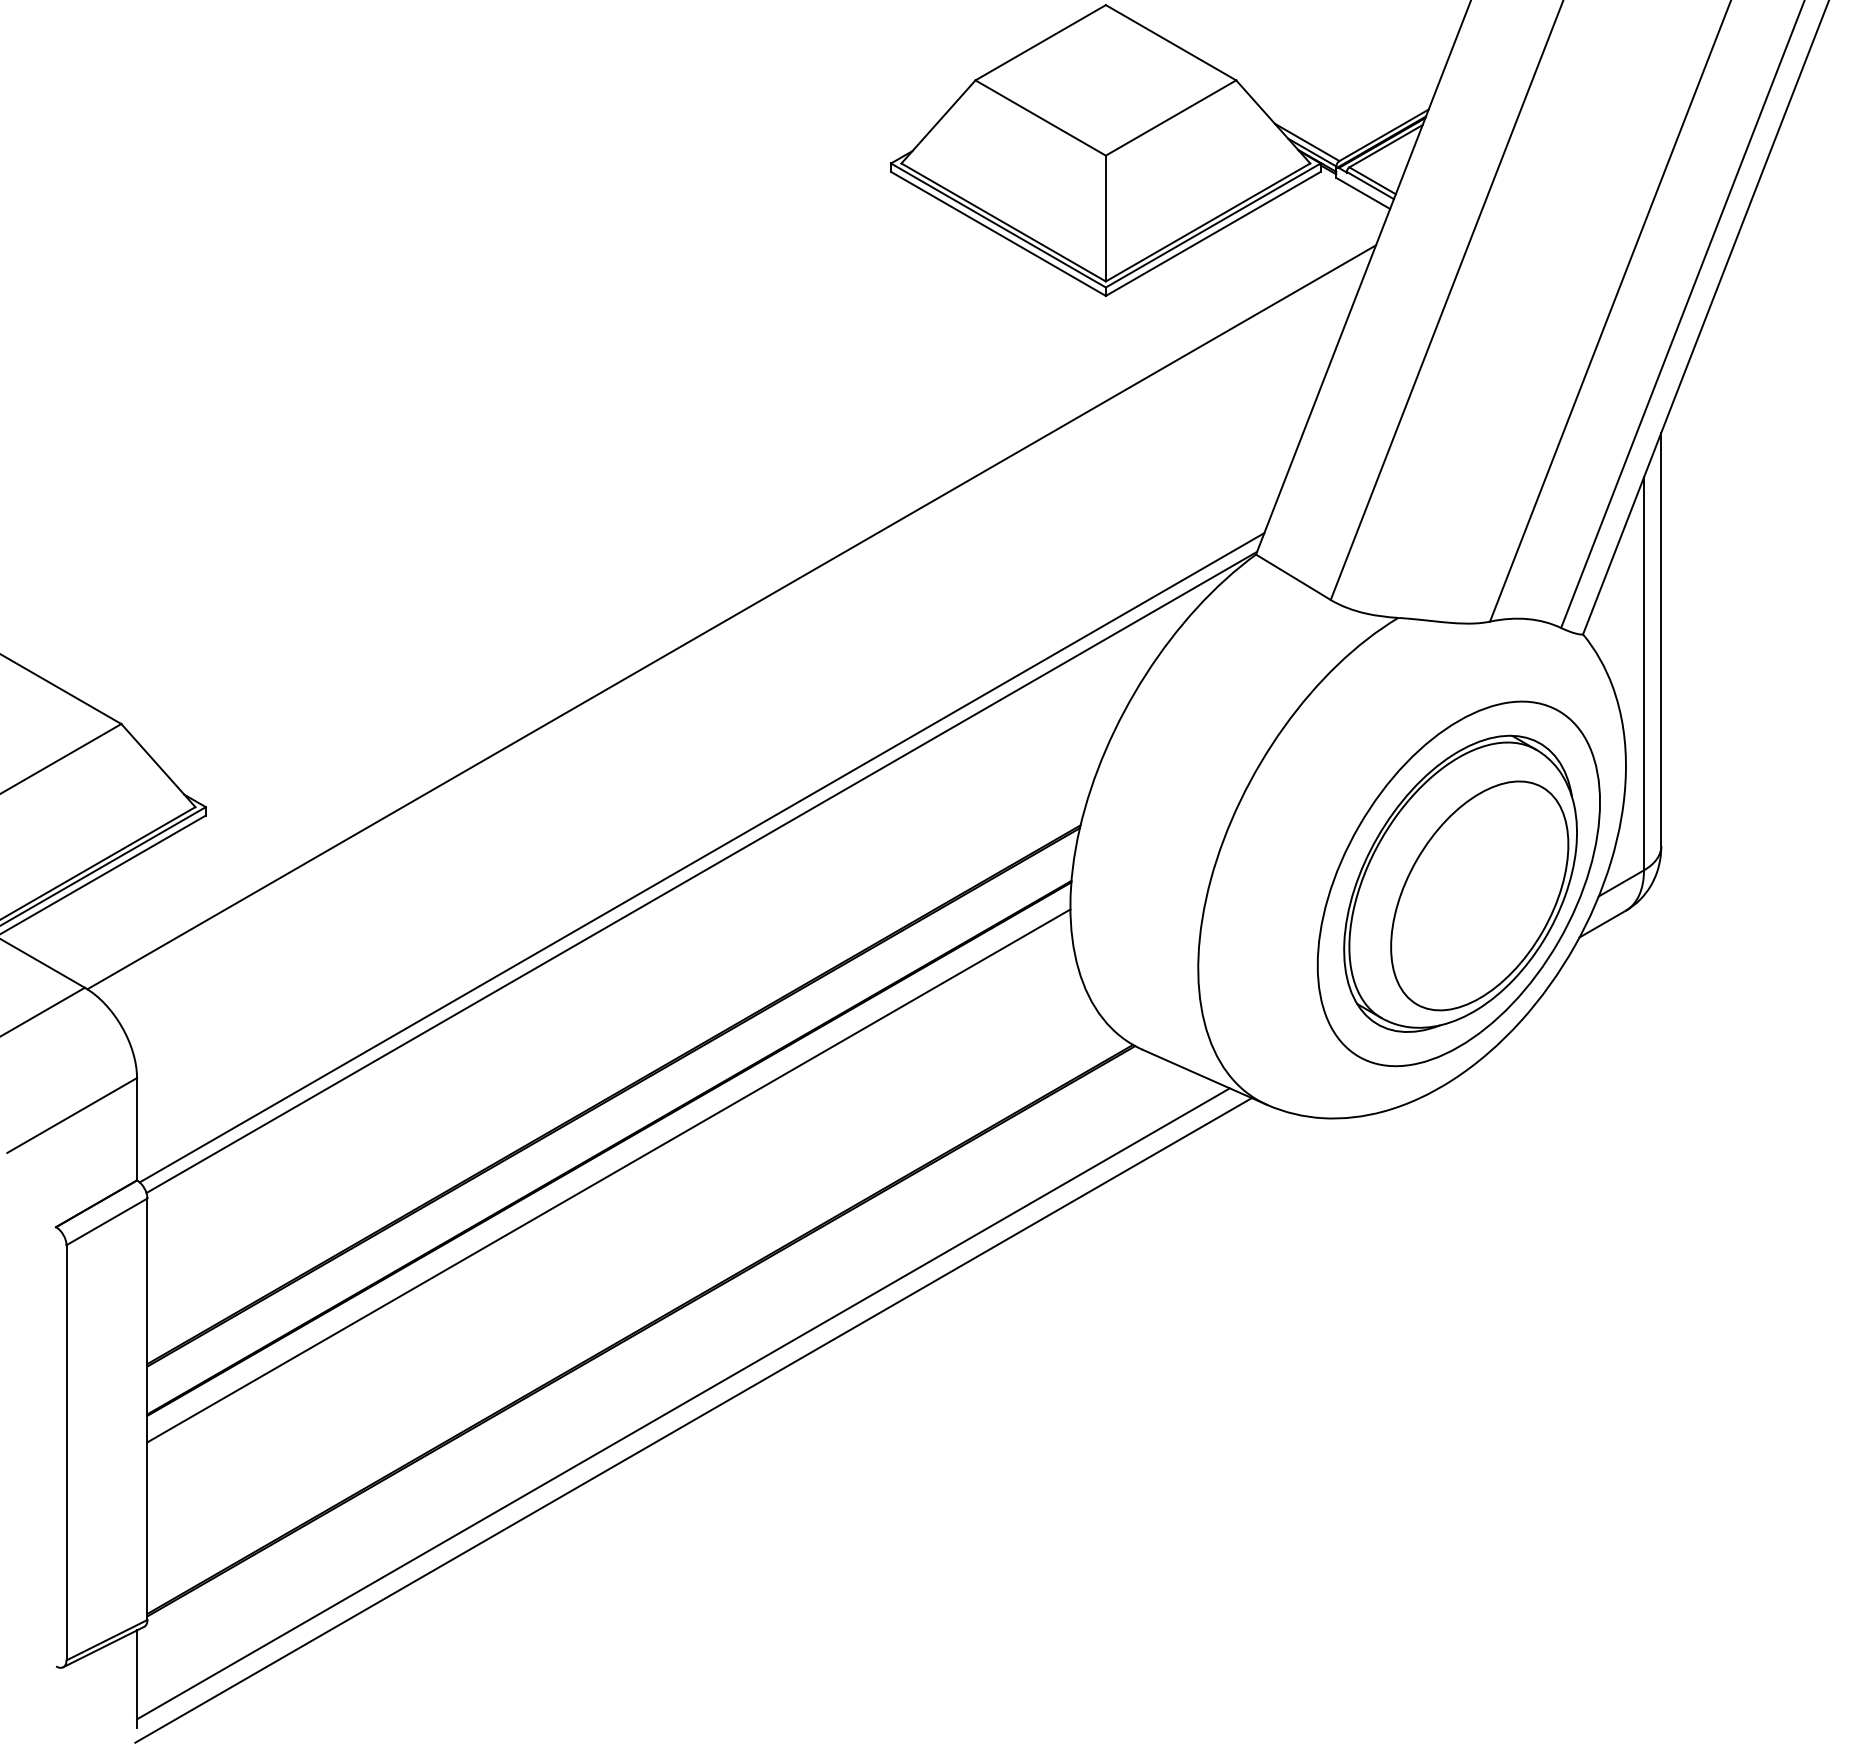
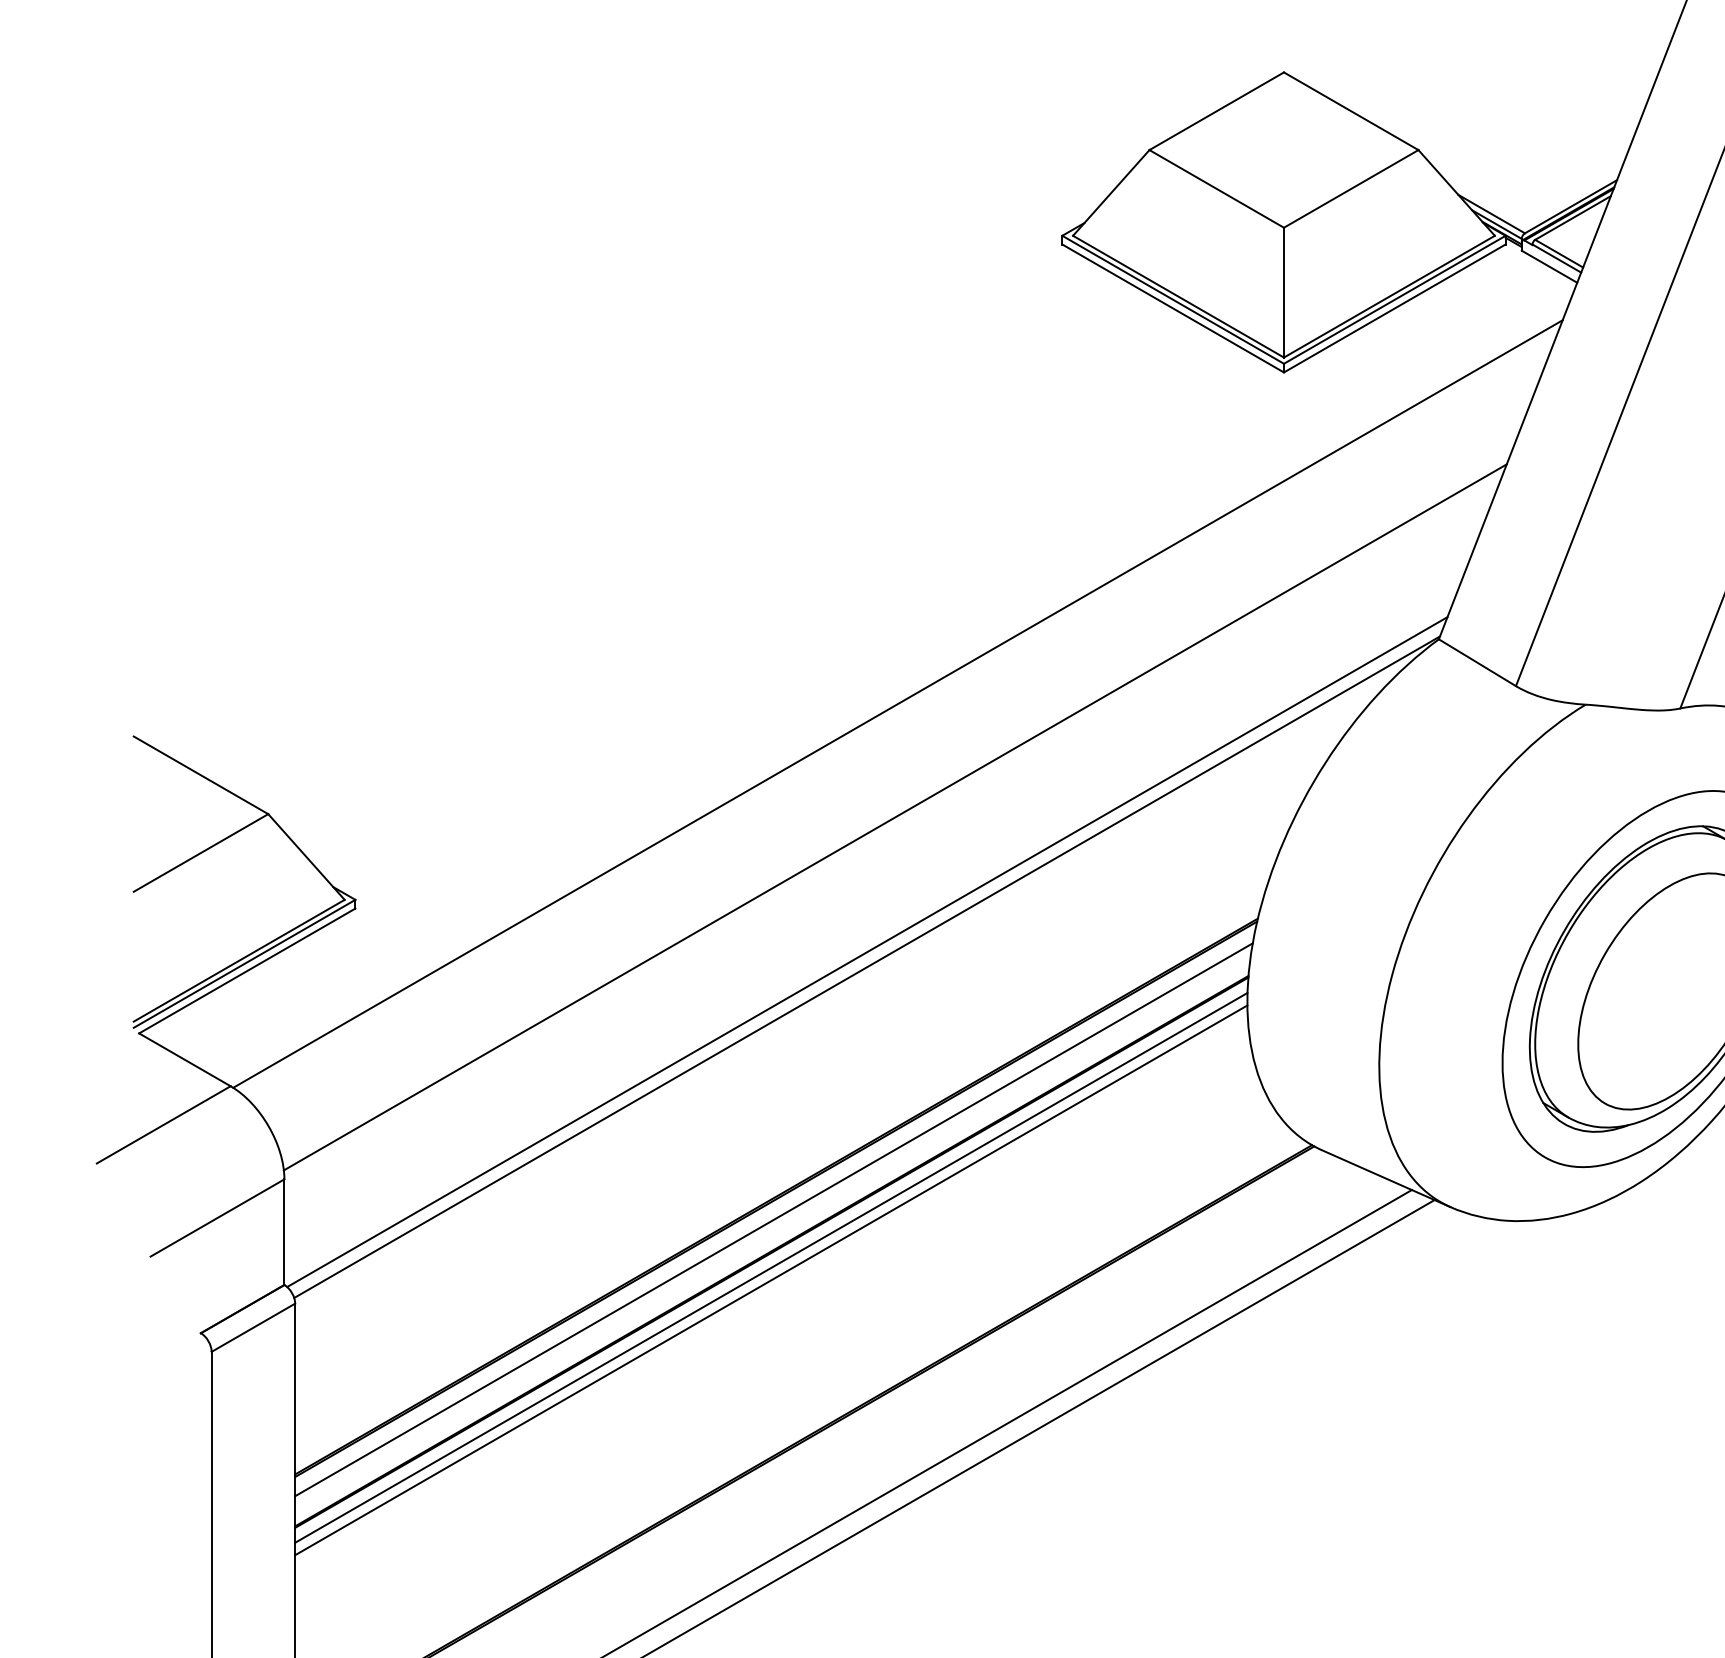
line: (728, 727) -> (894, 817), added
line: (611, 1117) -> (773, 1220), added
line: (608, 1163) -> (770, 1267), added

